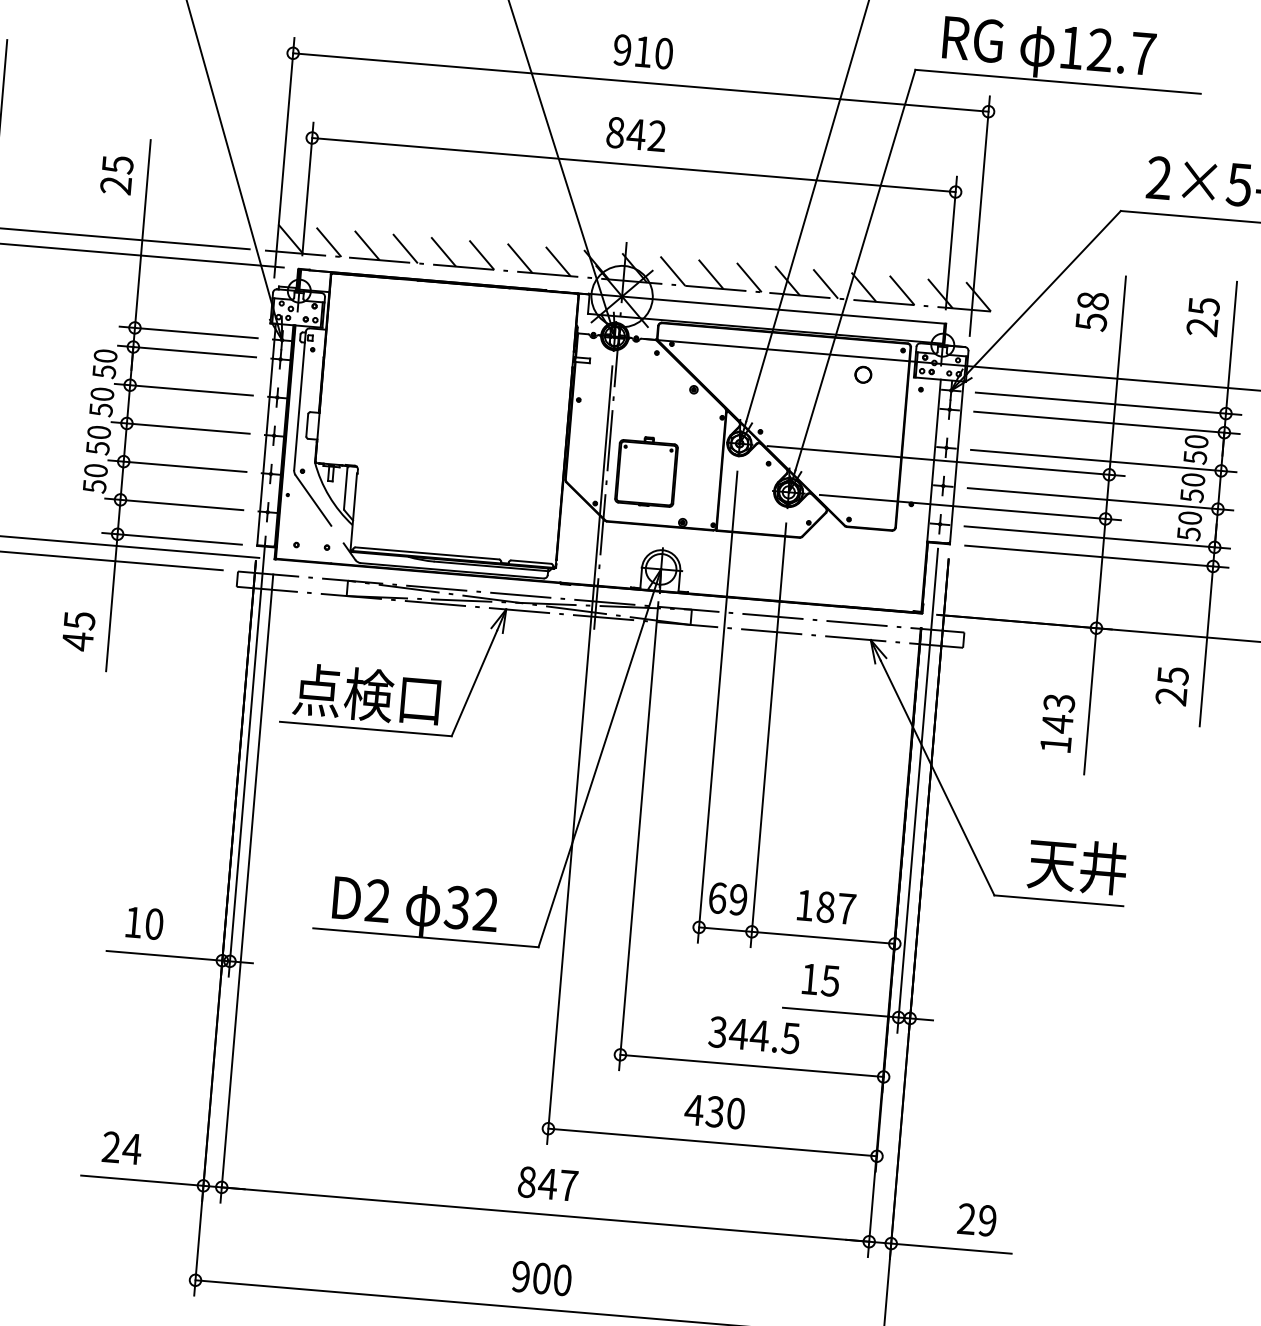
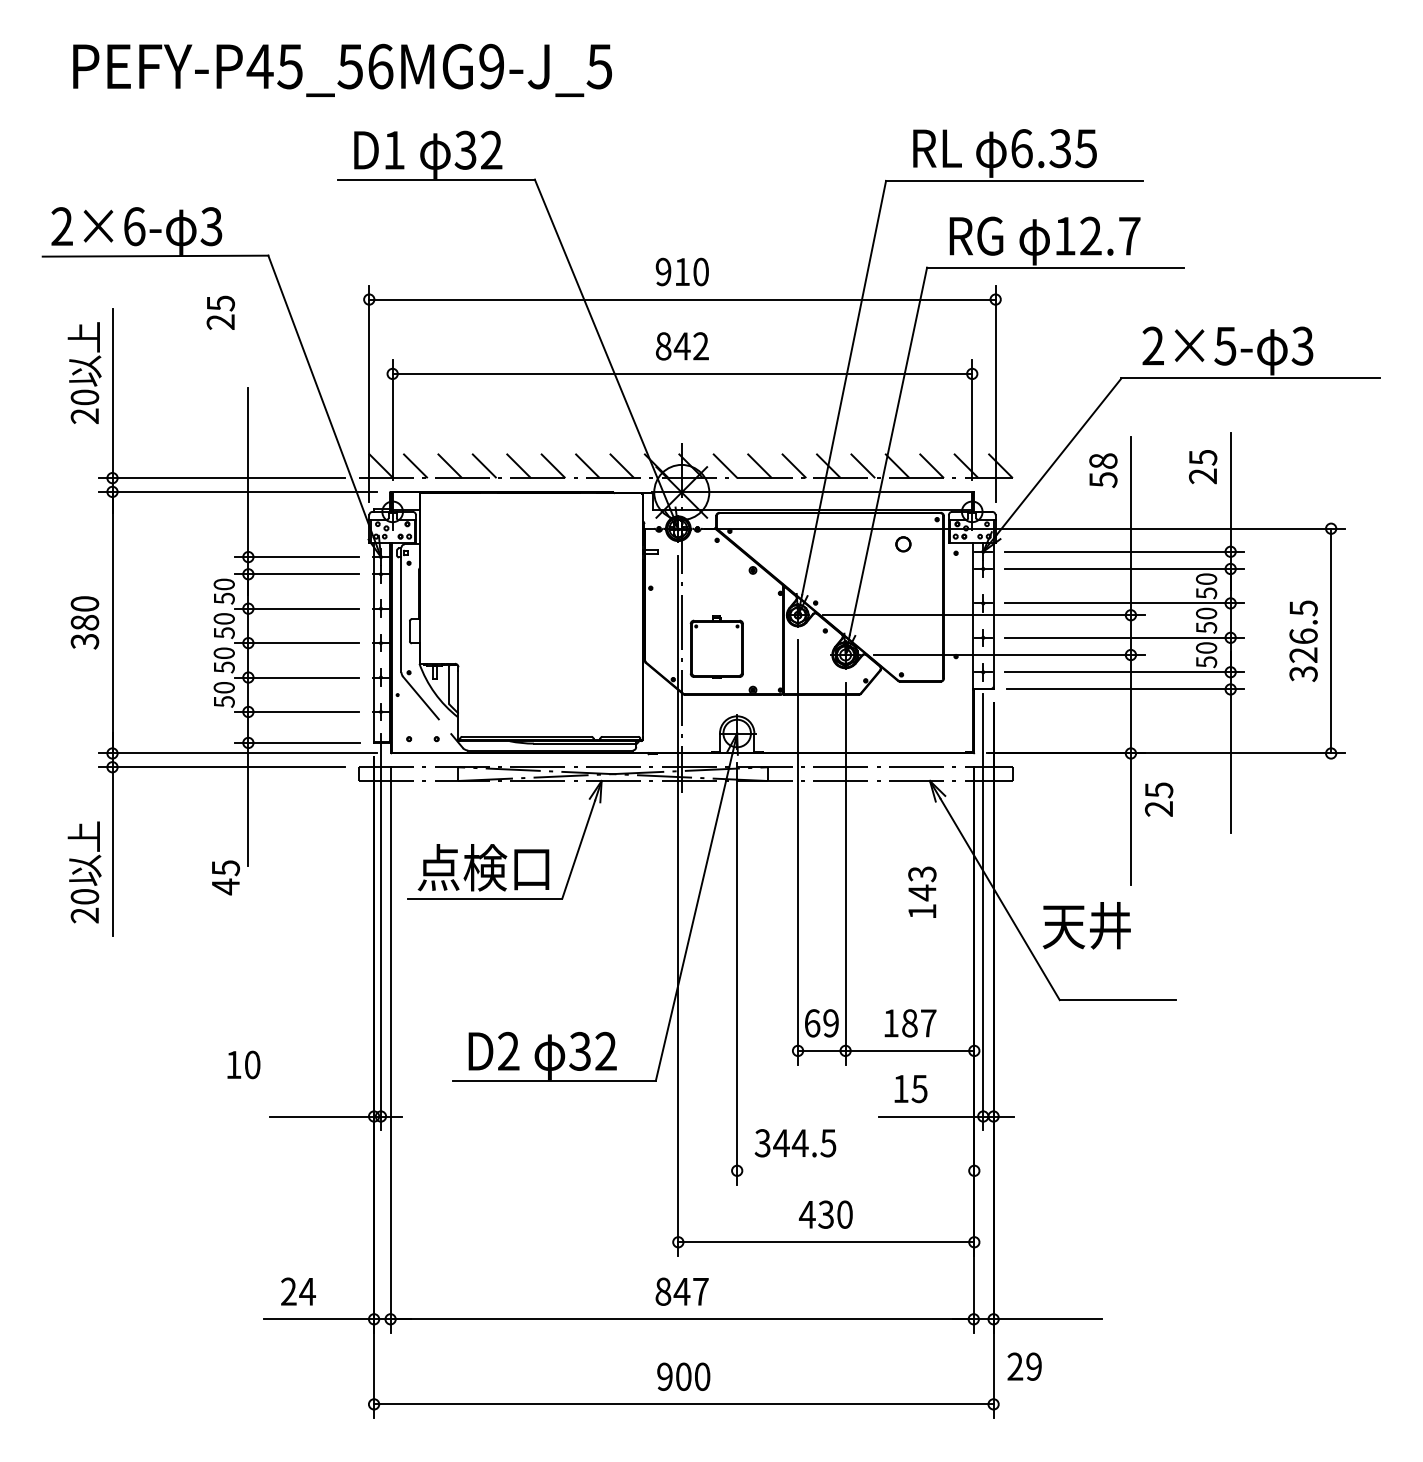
text: (116, 174) -> (220, 312), moved
text: (78, 631) -> (225, 877), moved
text: (1172, 686) -> (1159, 799), moved
text: (1057, 722) -> (922, 891), moved
text: (1077, 865) -> (1086, 925), moved
text: (144, 922) -> (243, 1064), moved
text: (754, 1035) -> (795, 1143), moved
line: (751, 1065) -> (855, 1170), removed
text: (976, 1219) -> (1024, 1366), moved

